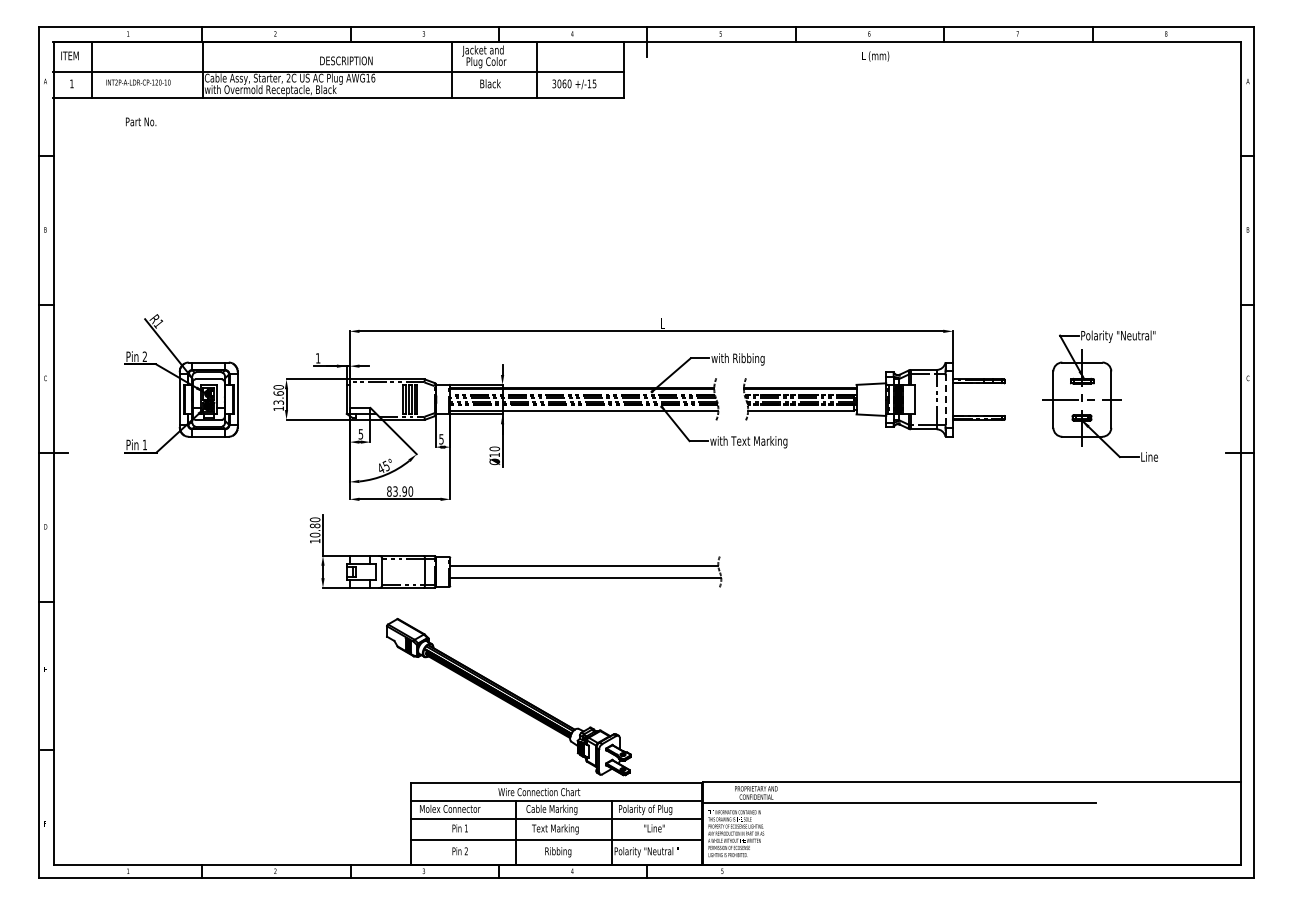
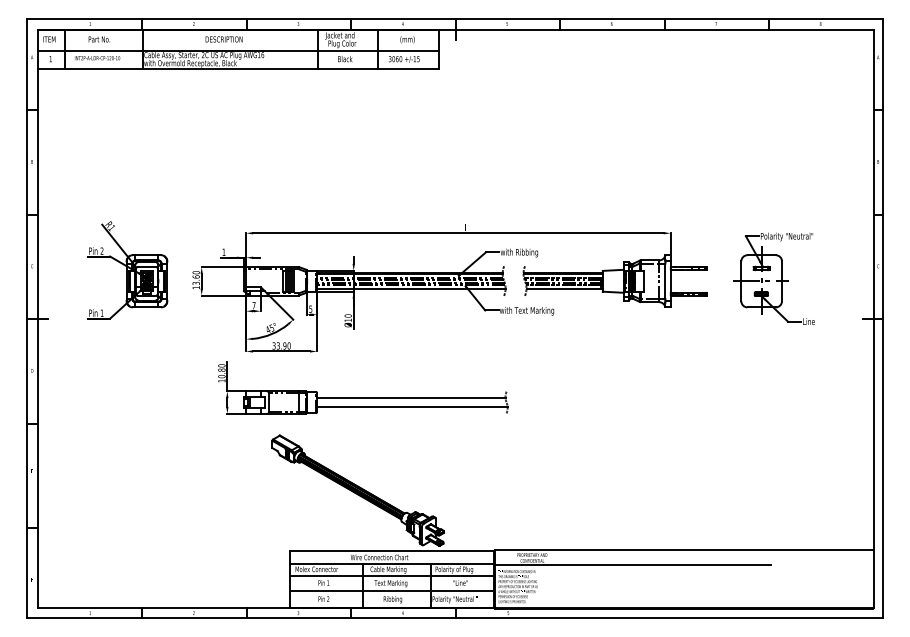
text: (875, 56) -> (405, 39), moved
text: (346, 60) -> (224, 39), moved
text: (141, 121) -> (99, 39), moved
line: (945, 399) -> (665, 281), dashed -> solid
text: (360, 434) -> (253, 305), 5 -> 7
text: (389, 491) -> (274, 345), 83.90 -> 33.90

